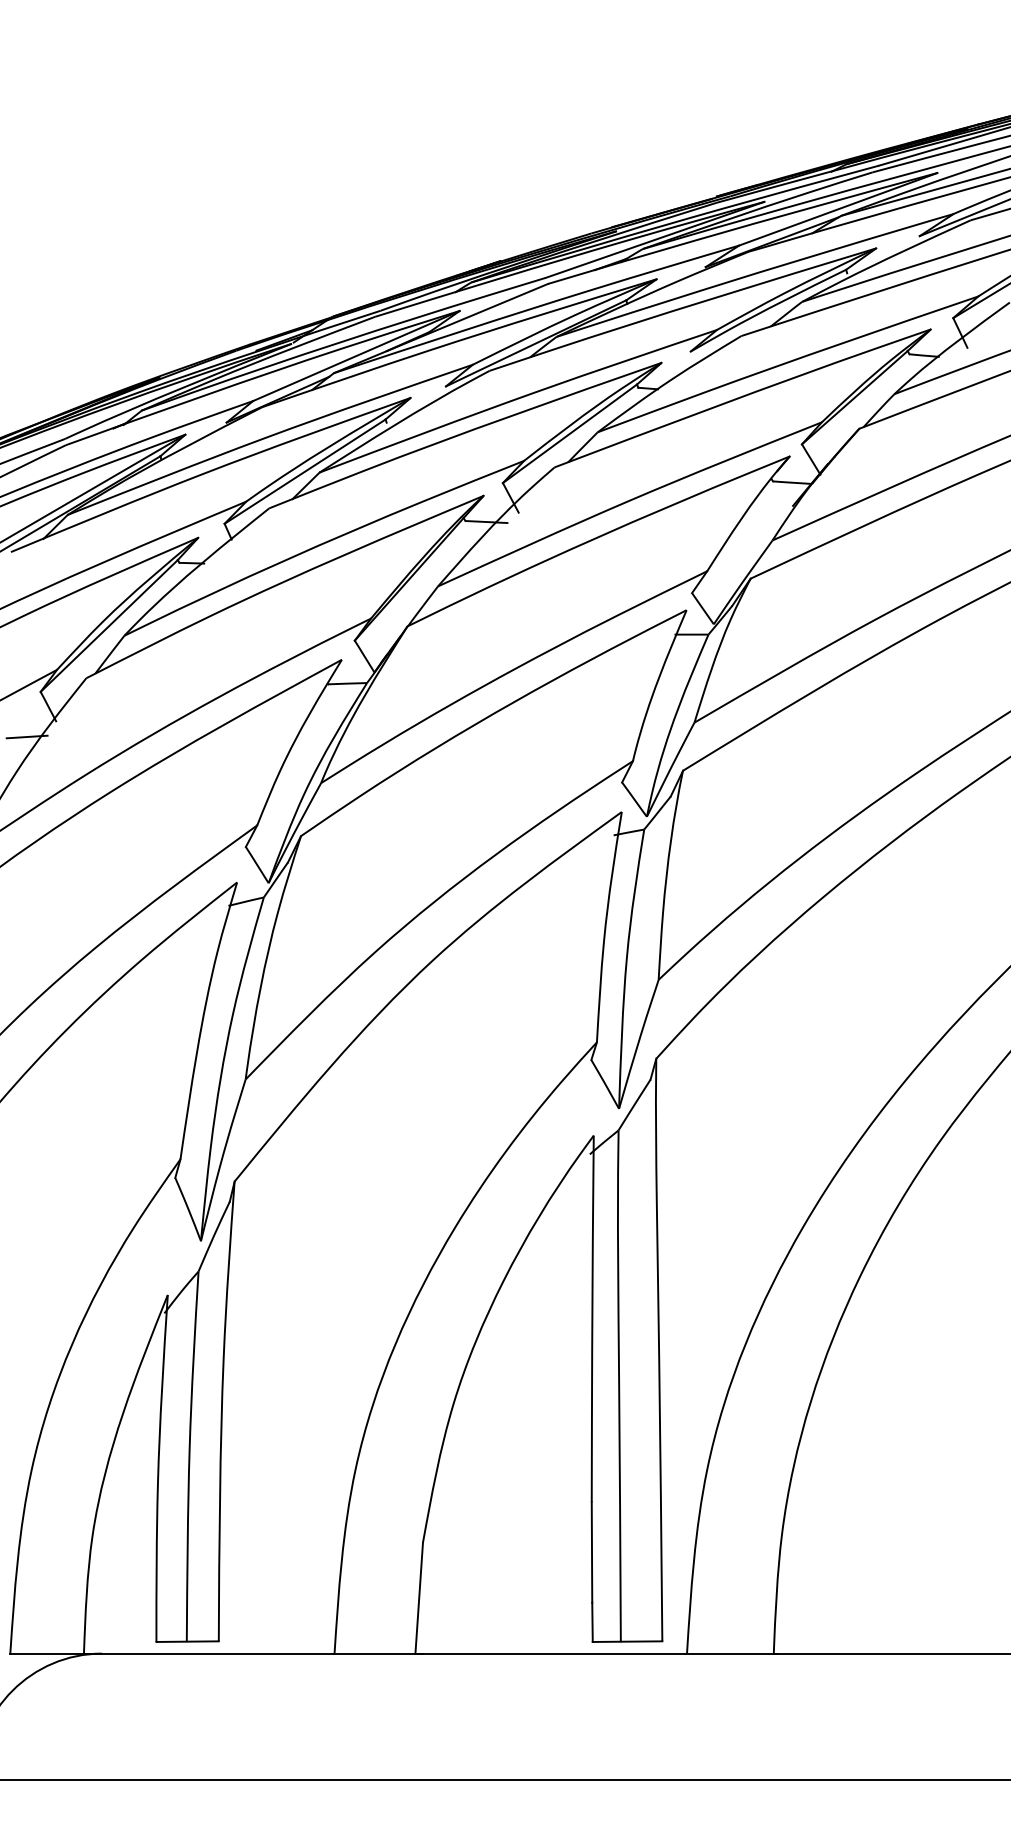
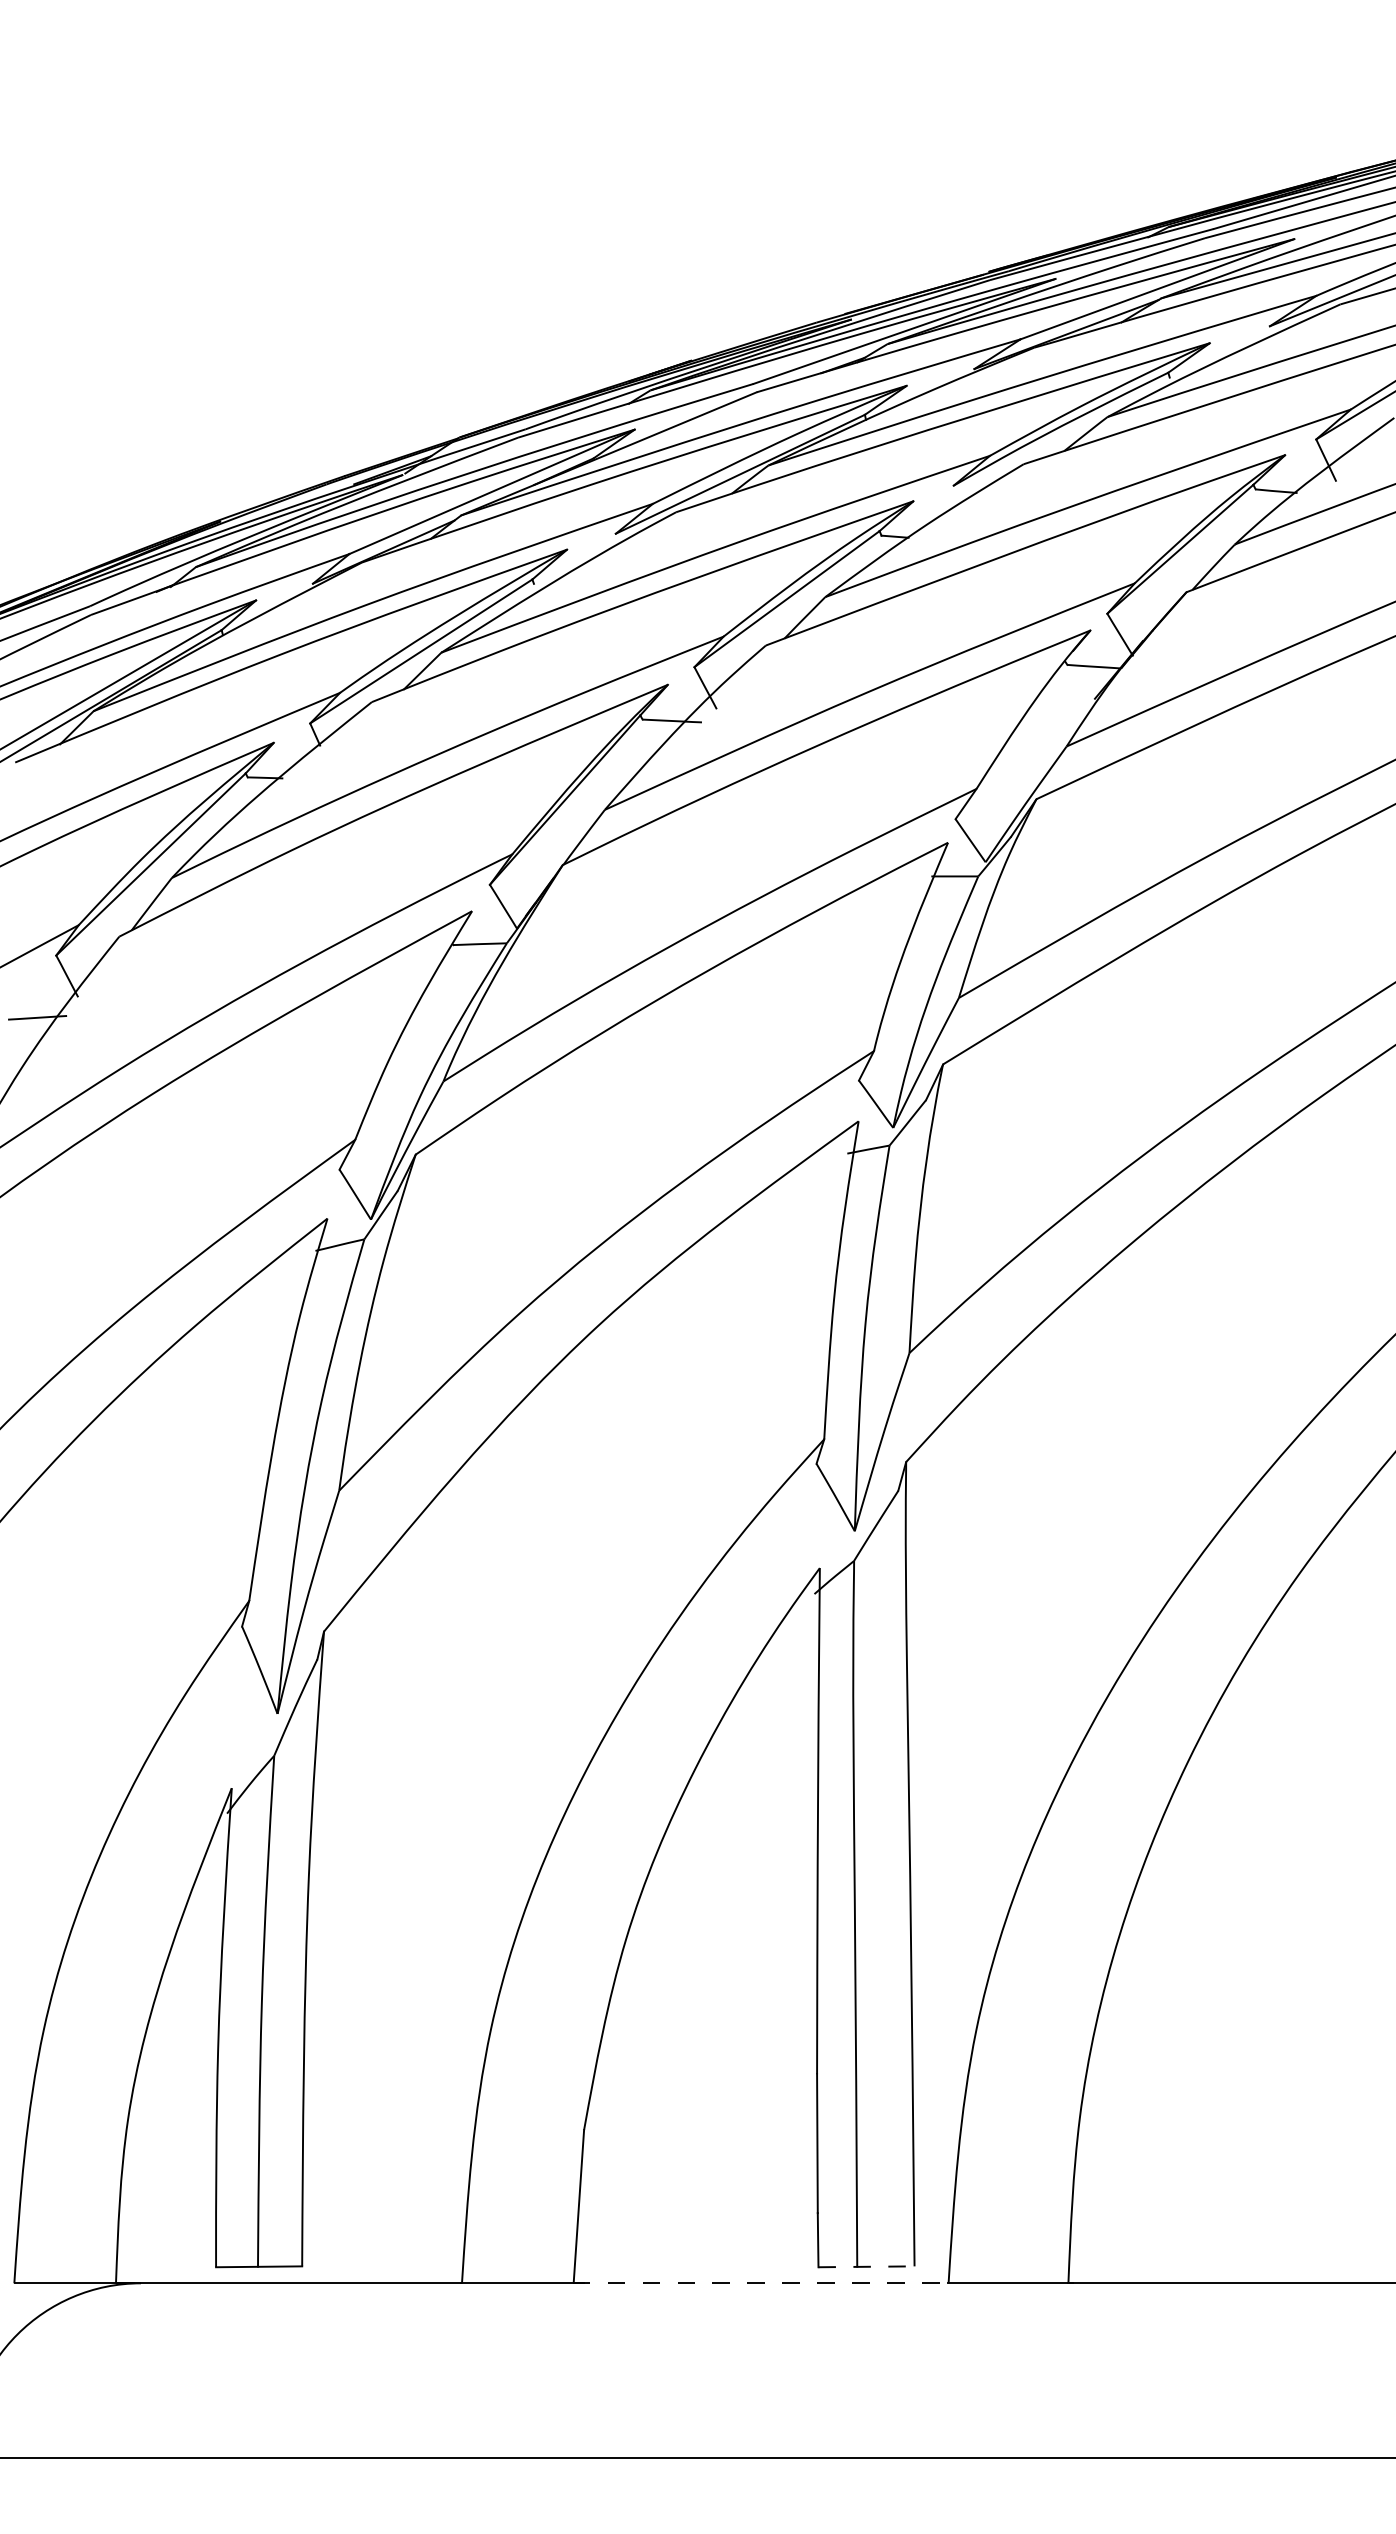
line: (628, 1641) -> (867, 2266), solid -> dashed
line: (550, 1653) -> (760, 2283), solid -> dashed

